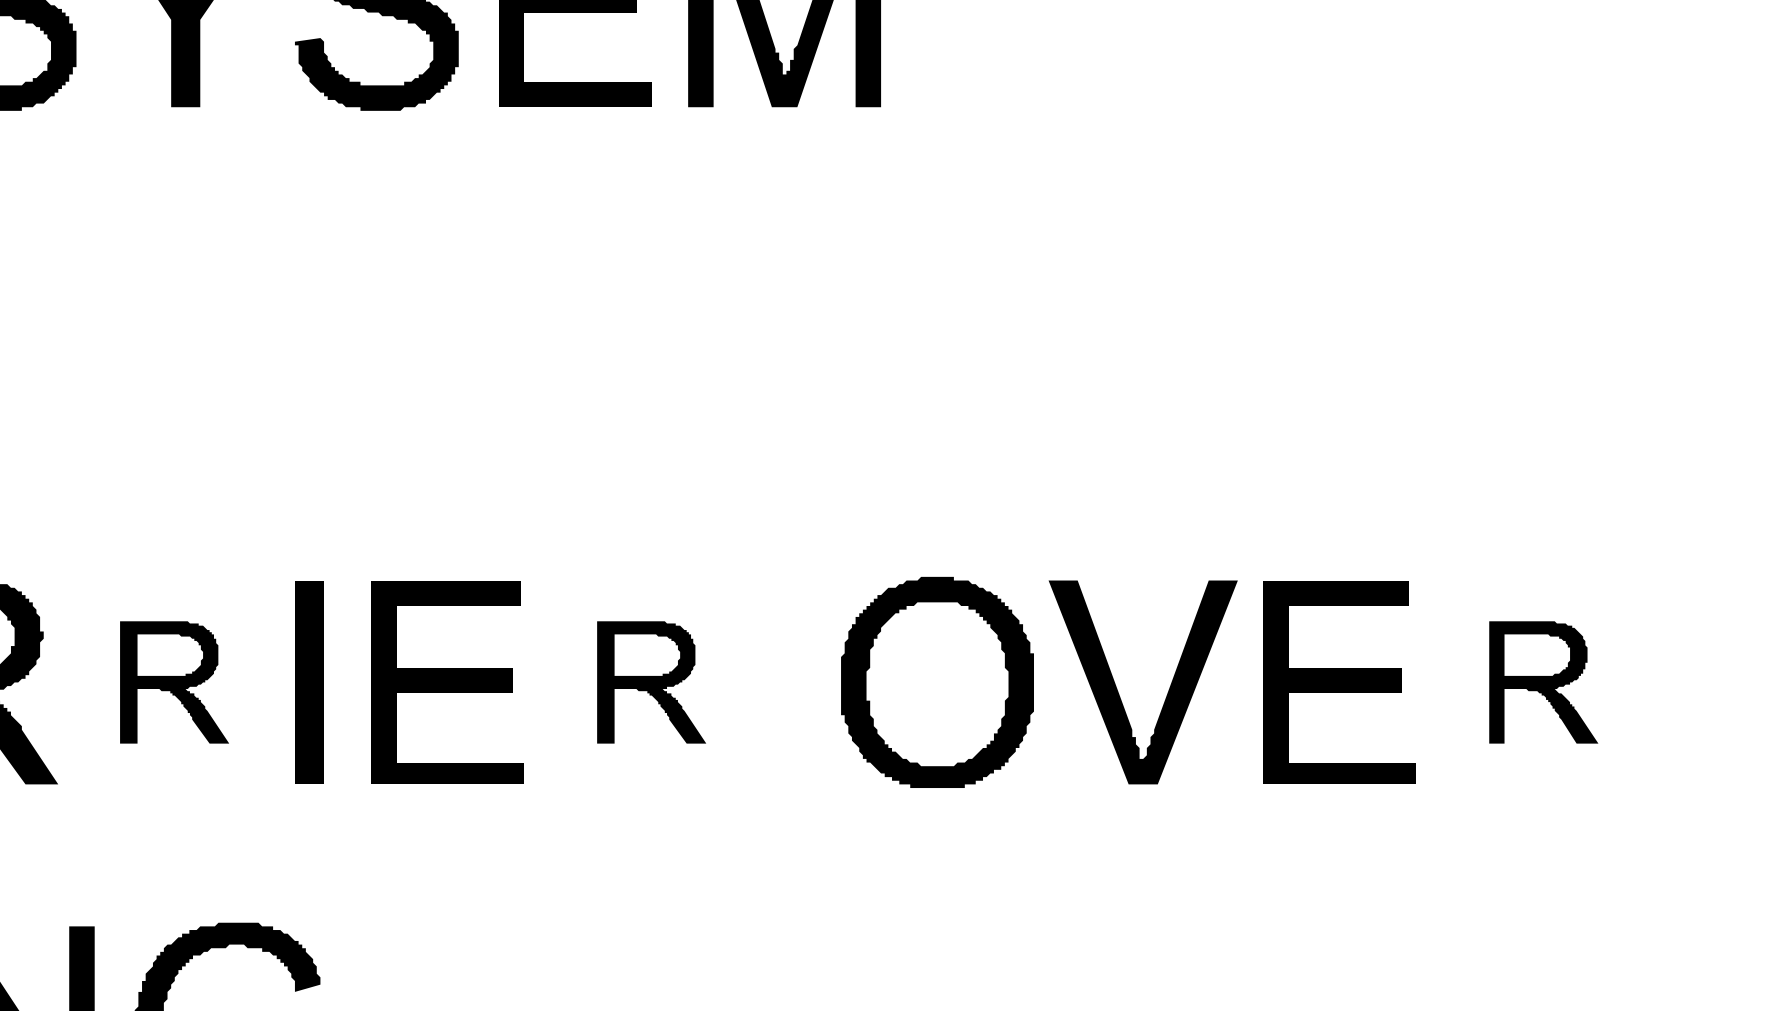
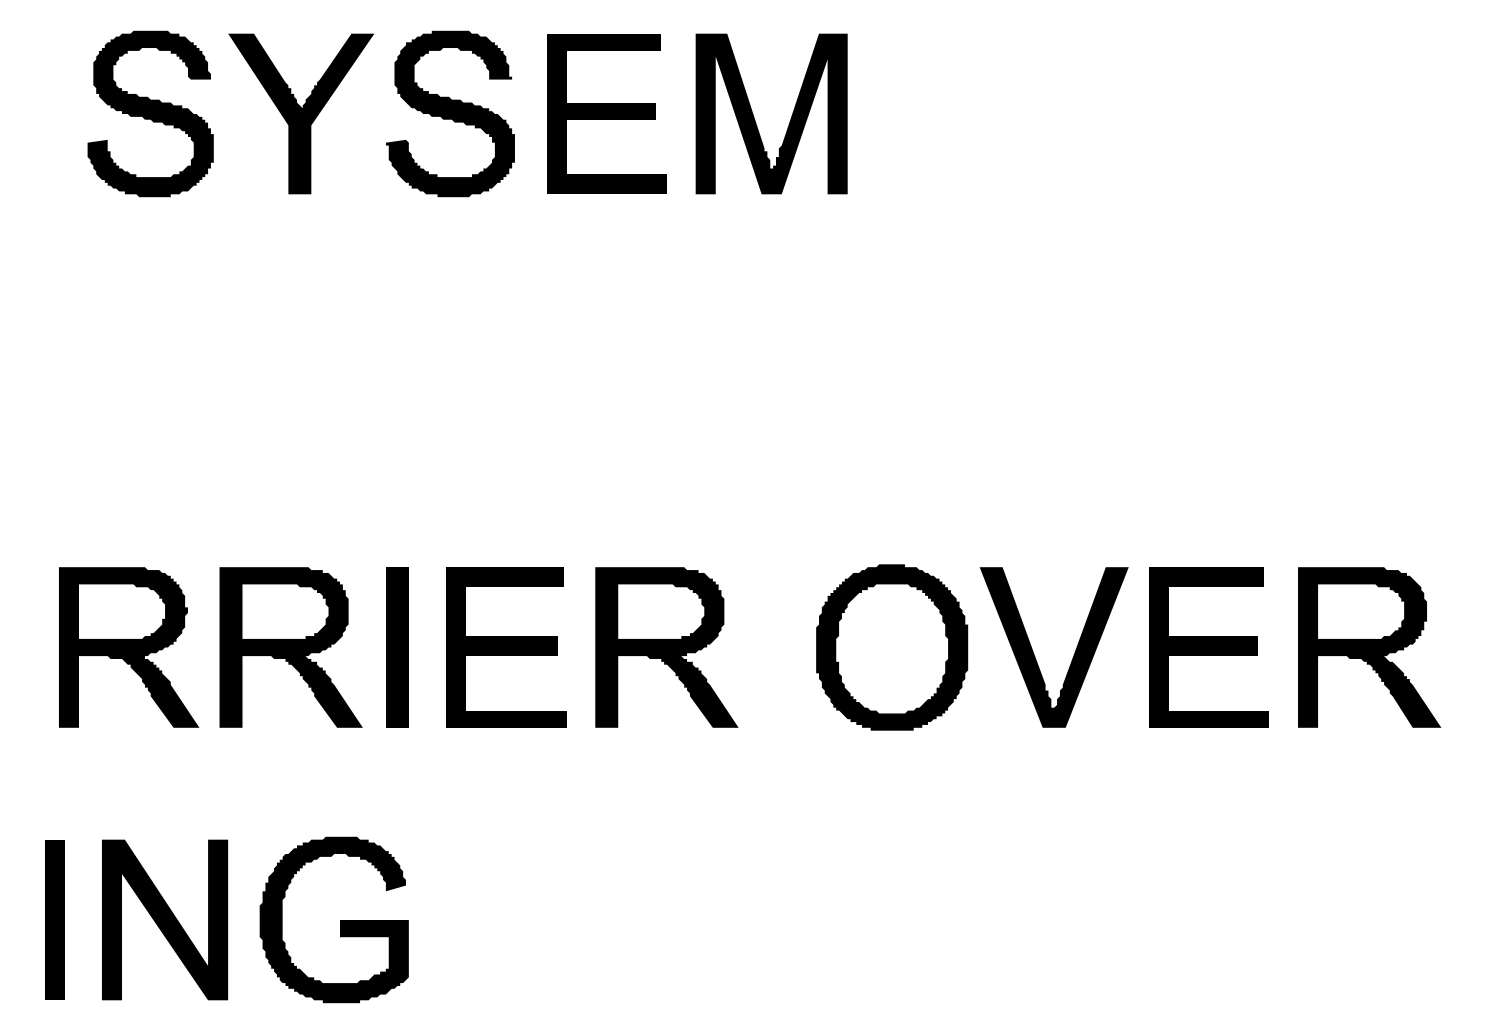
part: (173, 682) -> (290, 647), size x1.67
part: (651, 682) -> (666, 647), size x1.67
part: (1543, 682) -> (1369, 647), size x1.67

